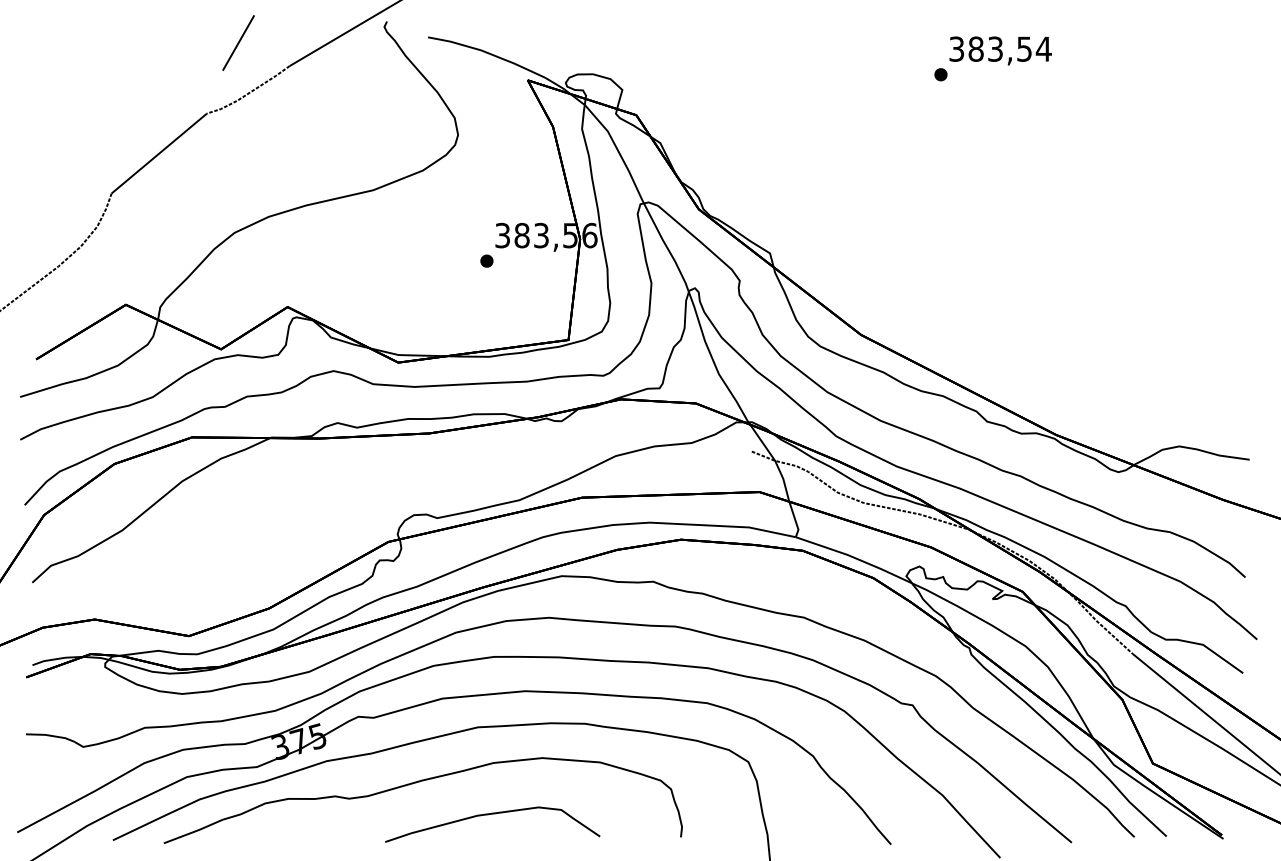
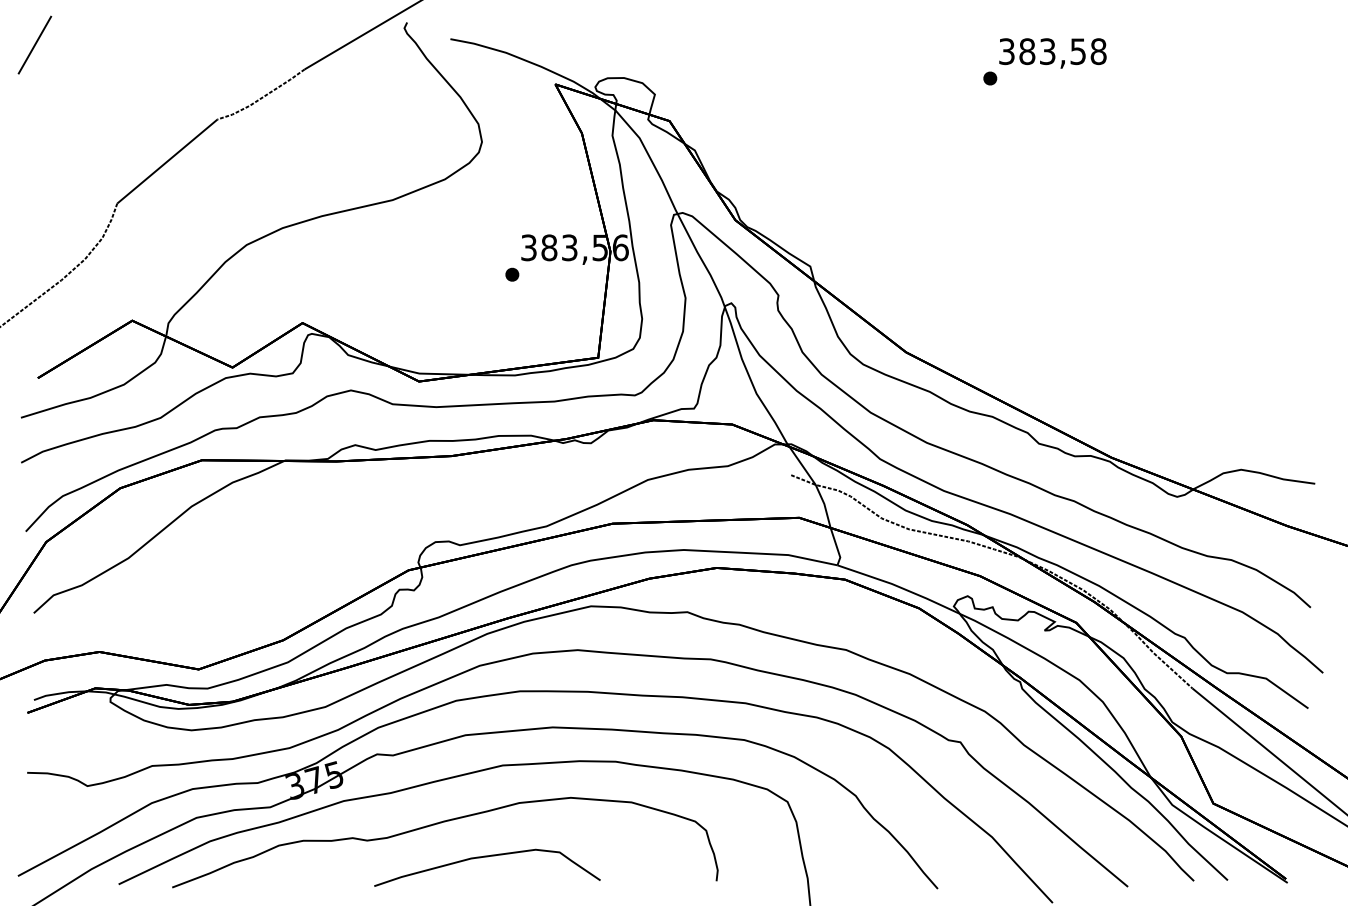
line: (238, 42) -> (34, 44), moved
text: (1043, 49) -> (1098, 51), 383,54 -> 383,58
part: (492, 814) -> (487, 857), moved

